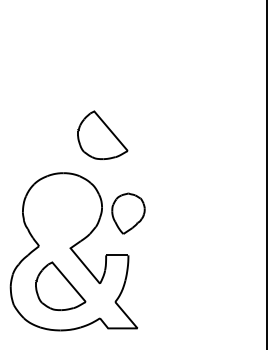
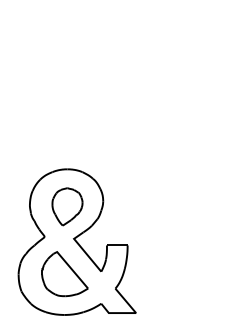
part: (102, 134) -> (103, 133), removed
part: (128, 213) -> (67, 206), moved

